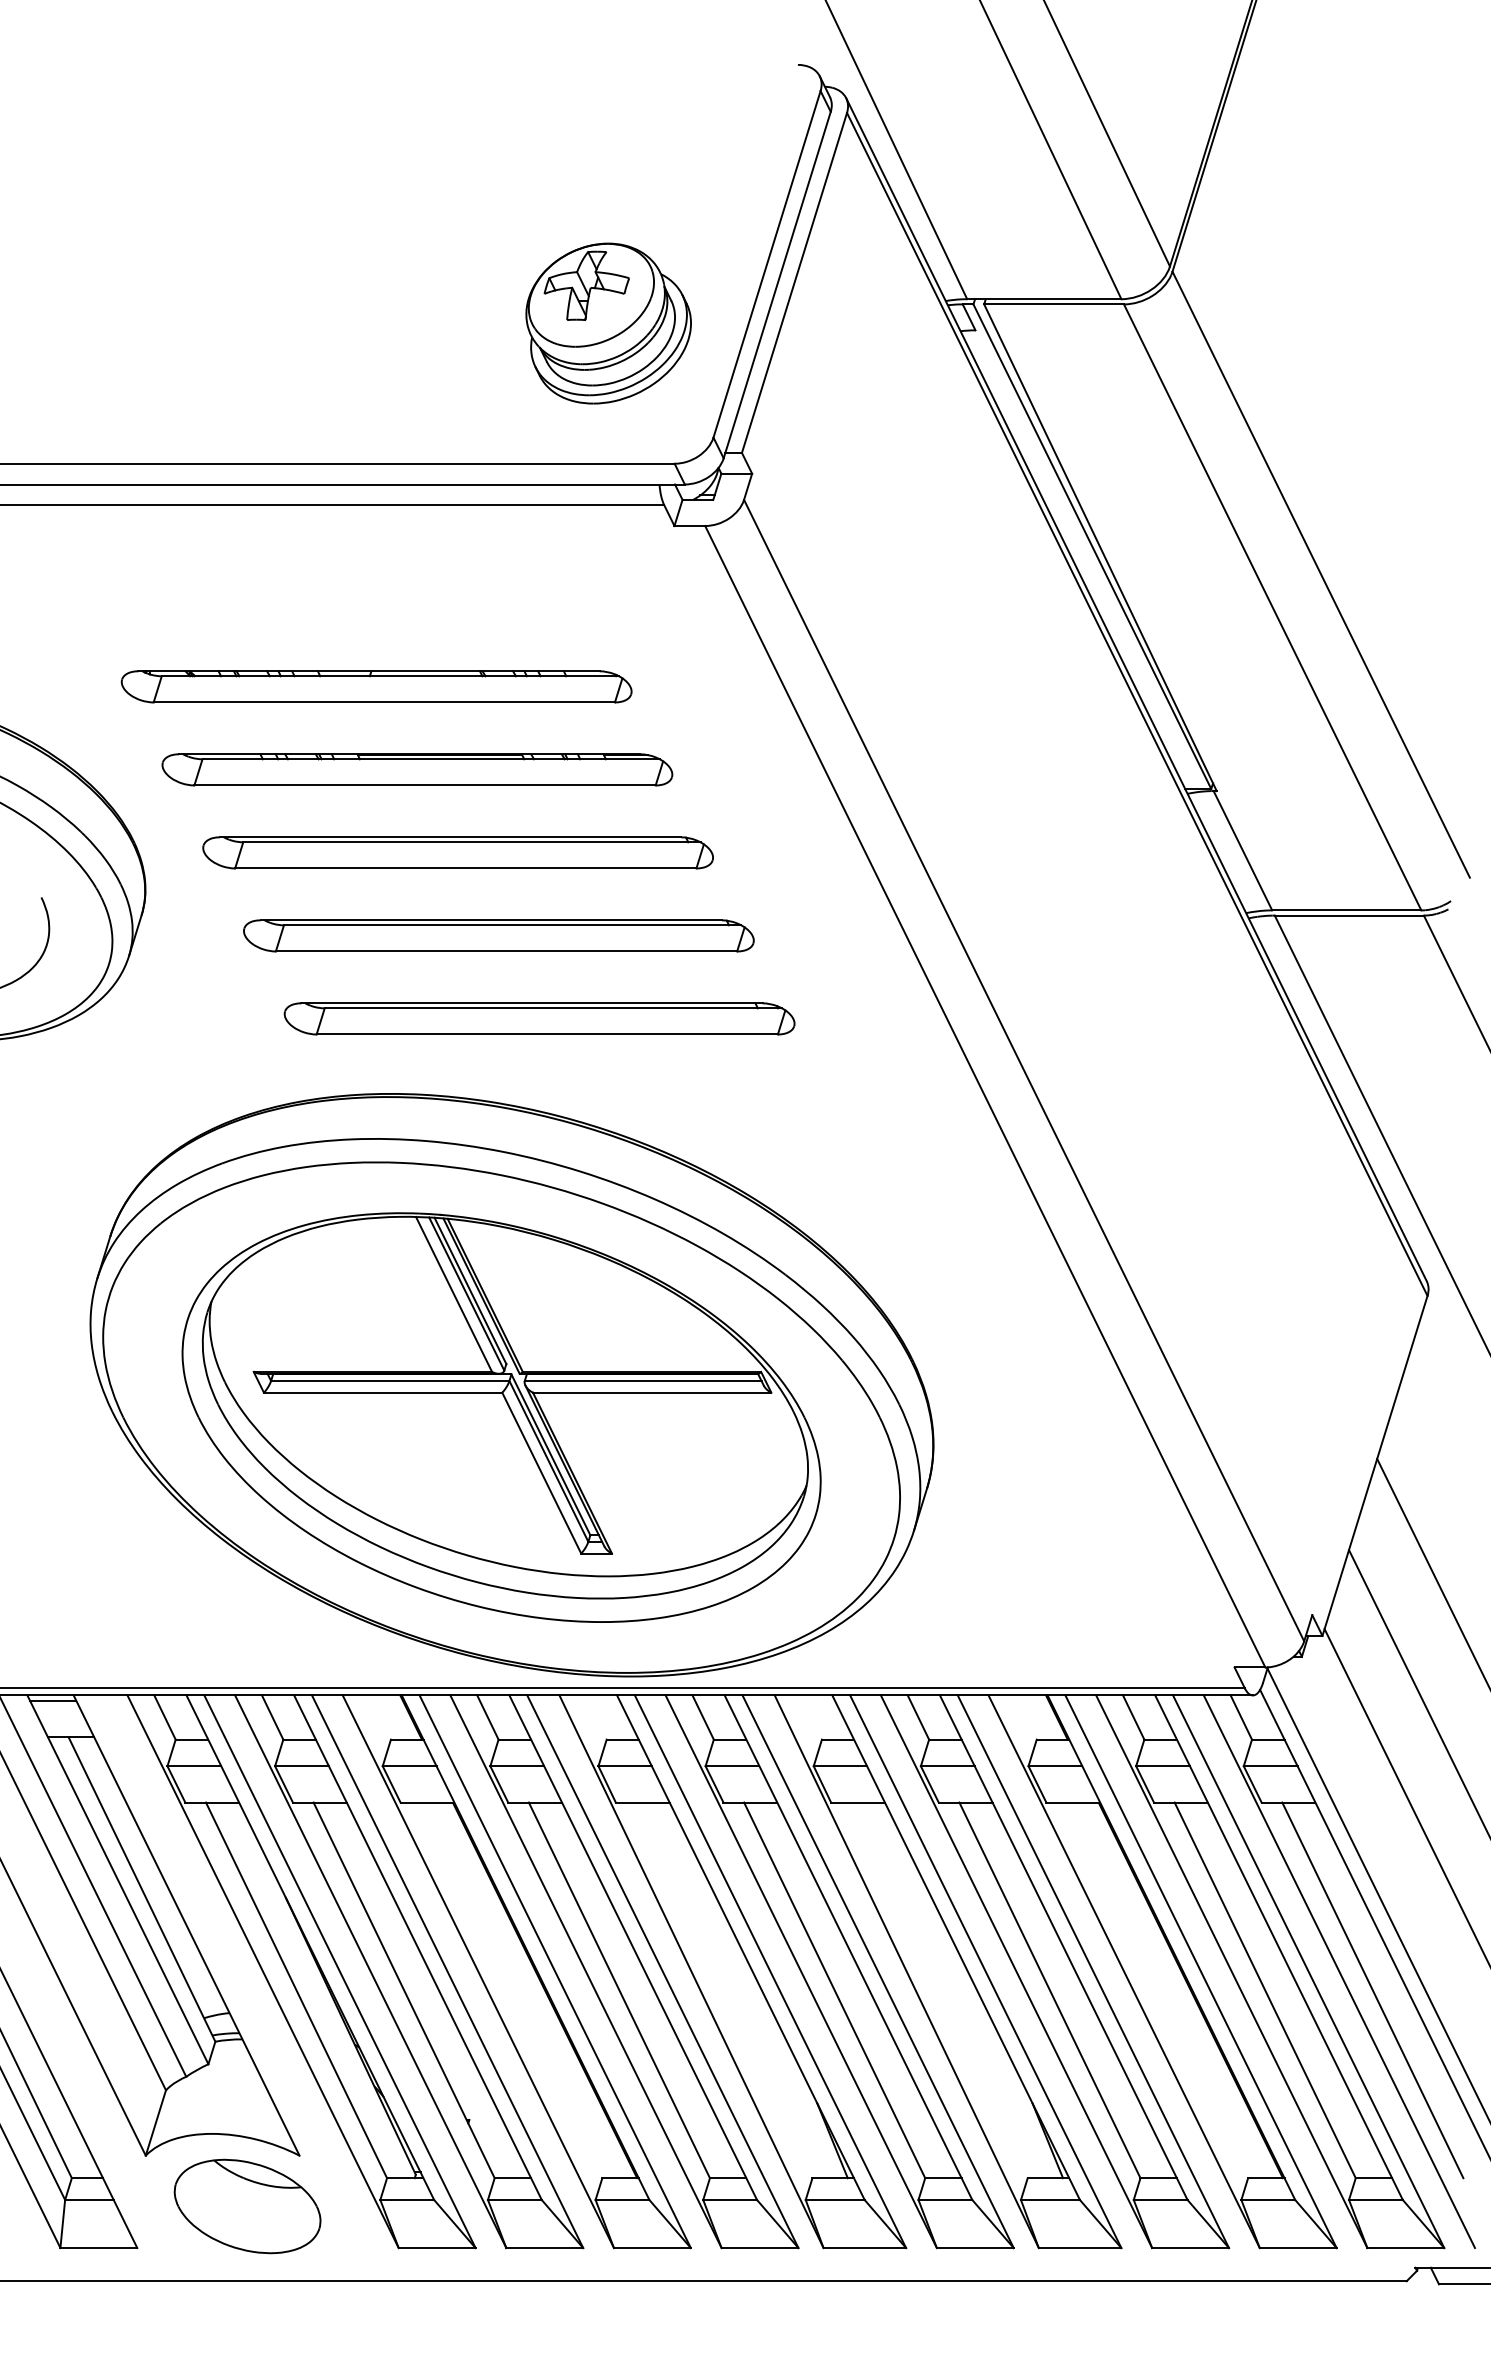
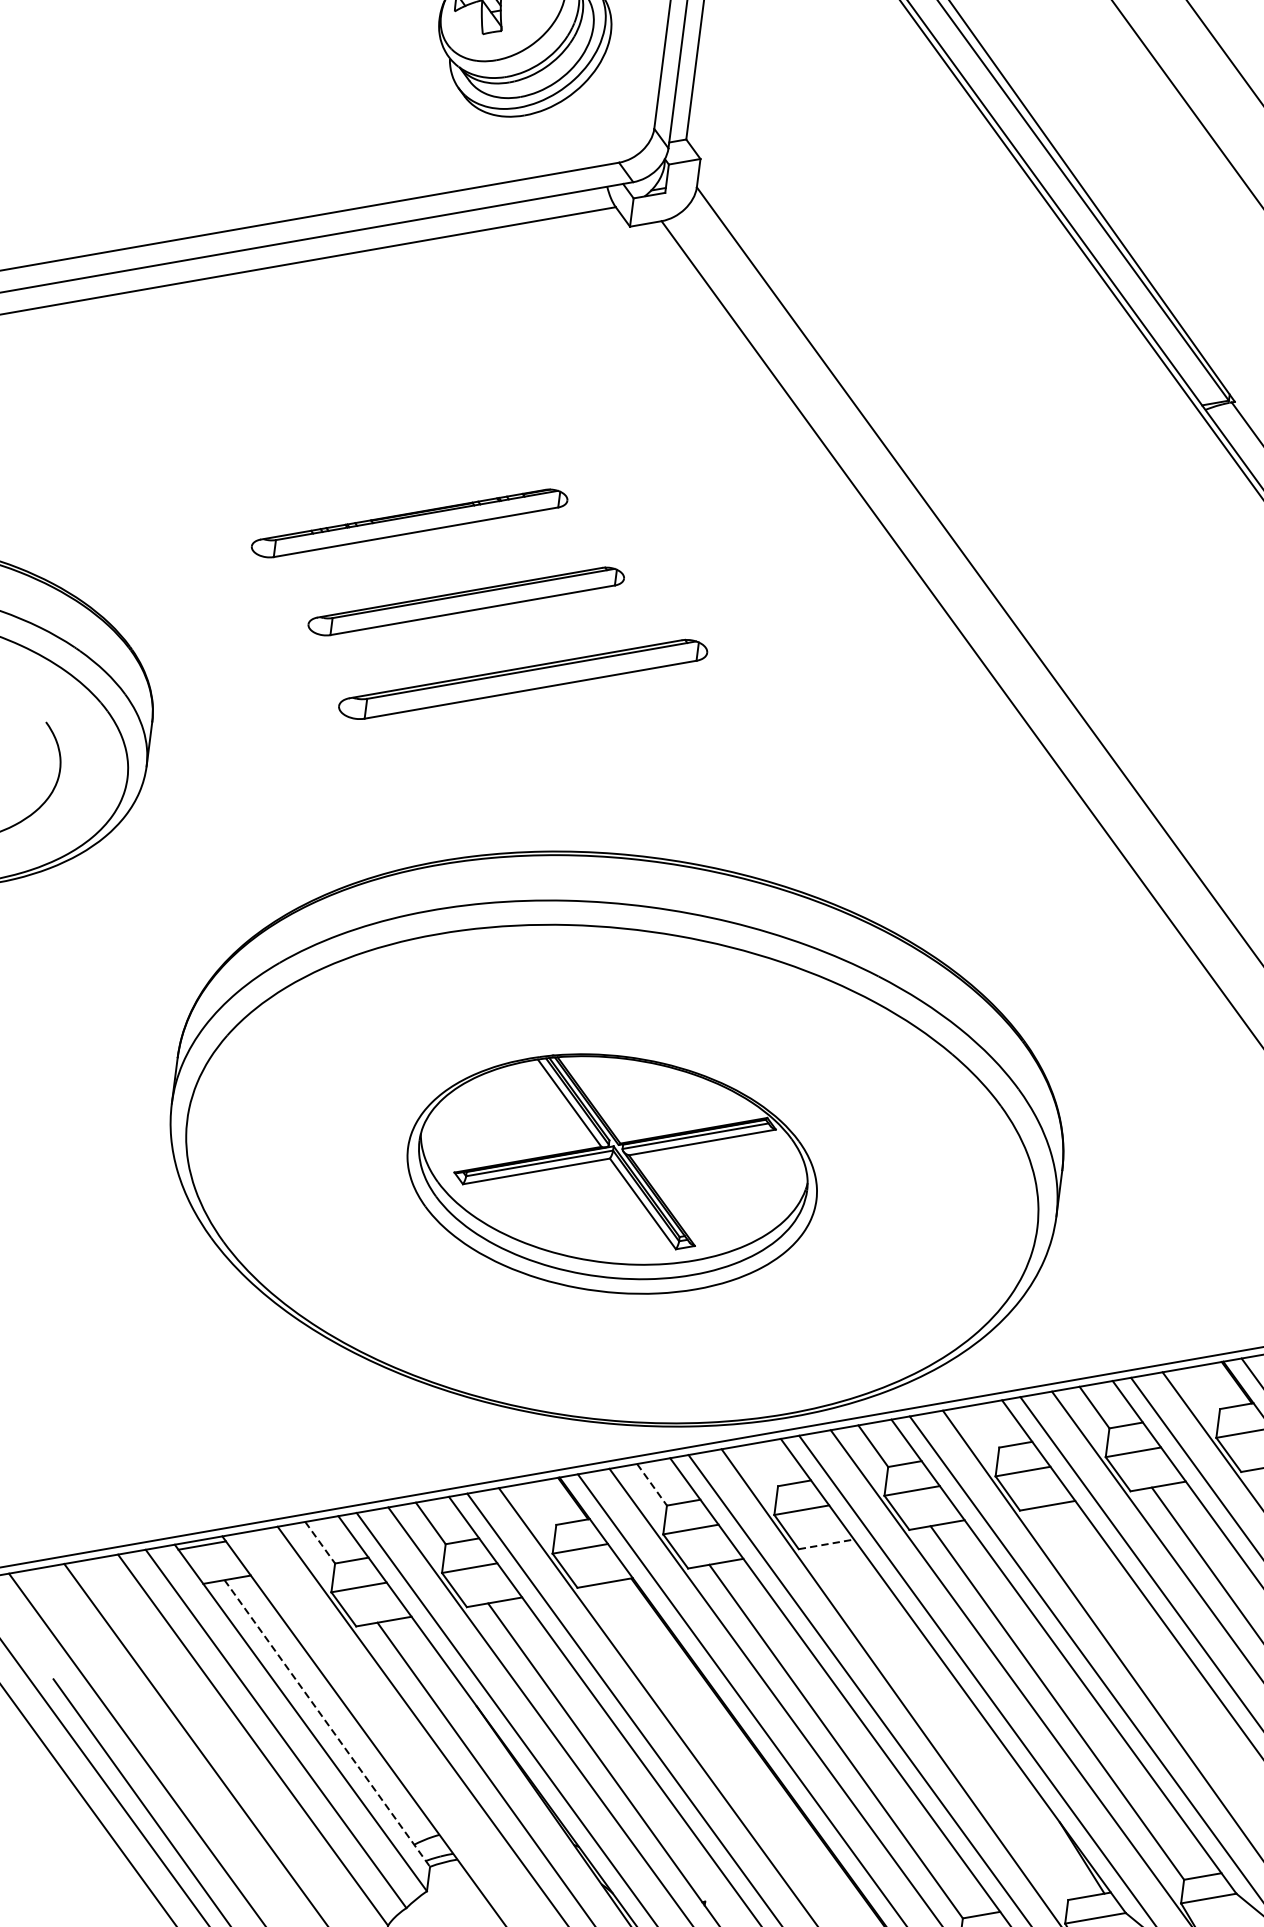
part: (376, 686) -> (352, 445), removed
part: (417, 769) -> (409, 523), size x0.6
part: (457, 852) -> (465, 601), size x0.6
part: (498, 935) -> (522, 679), size x0.7
part: (539, 1018) -> (579, 757), removed
part: (501, 1417) -> (612, 1173), size x0.6
line: (165, 1717) -> (320, 1542), solid -> dashed
line: (487, 1717) -> (651, 1484), solid -> dashed
line: (642, 1802) -> (826, 1544), solid -> dashed
line: (142, 1889) -> (327, 1723), solid -> dashed

